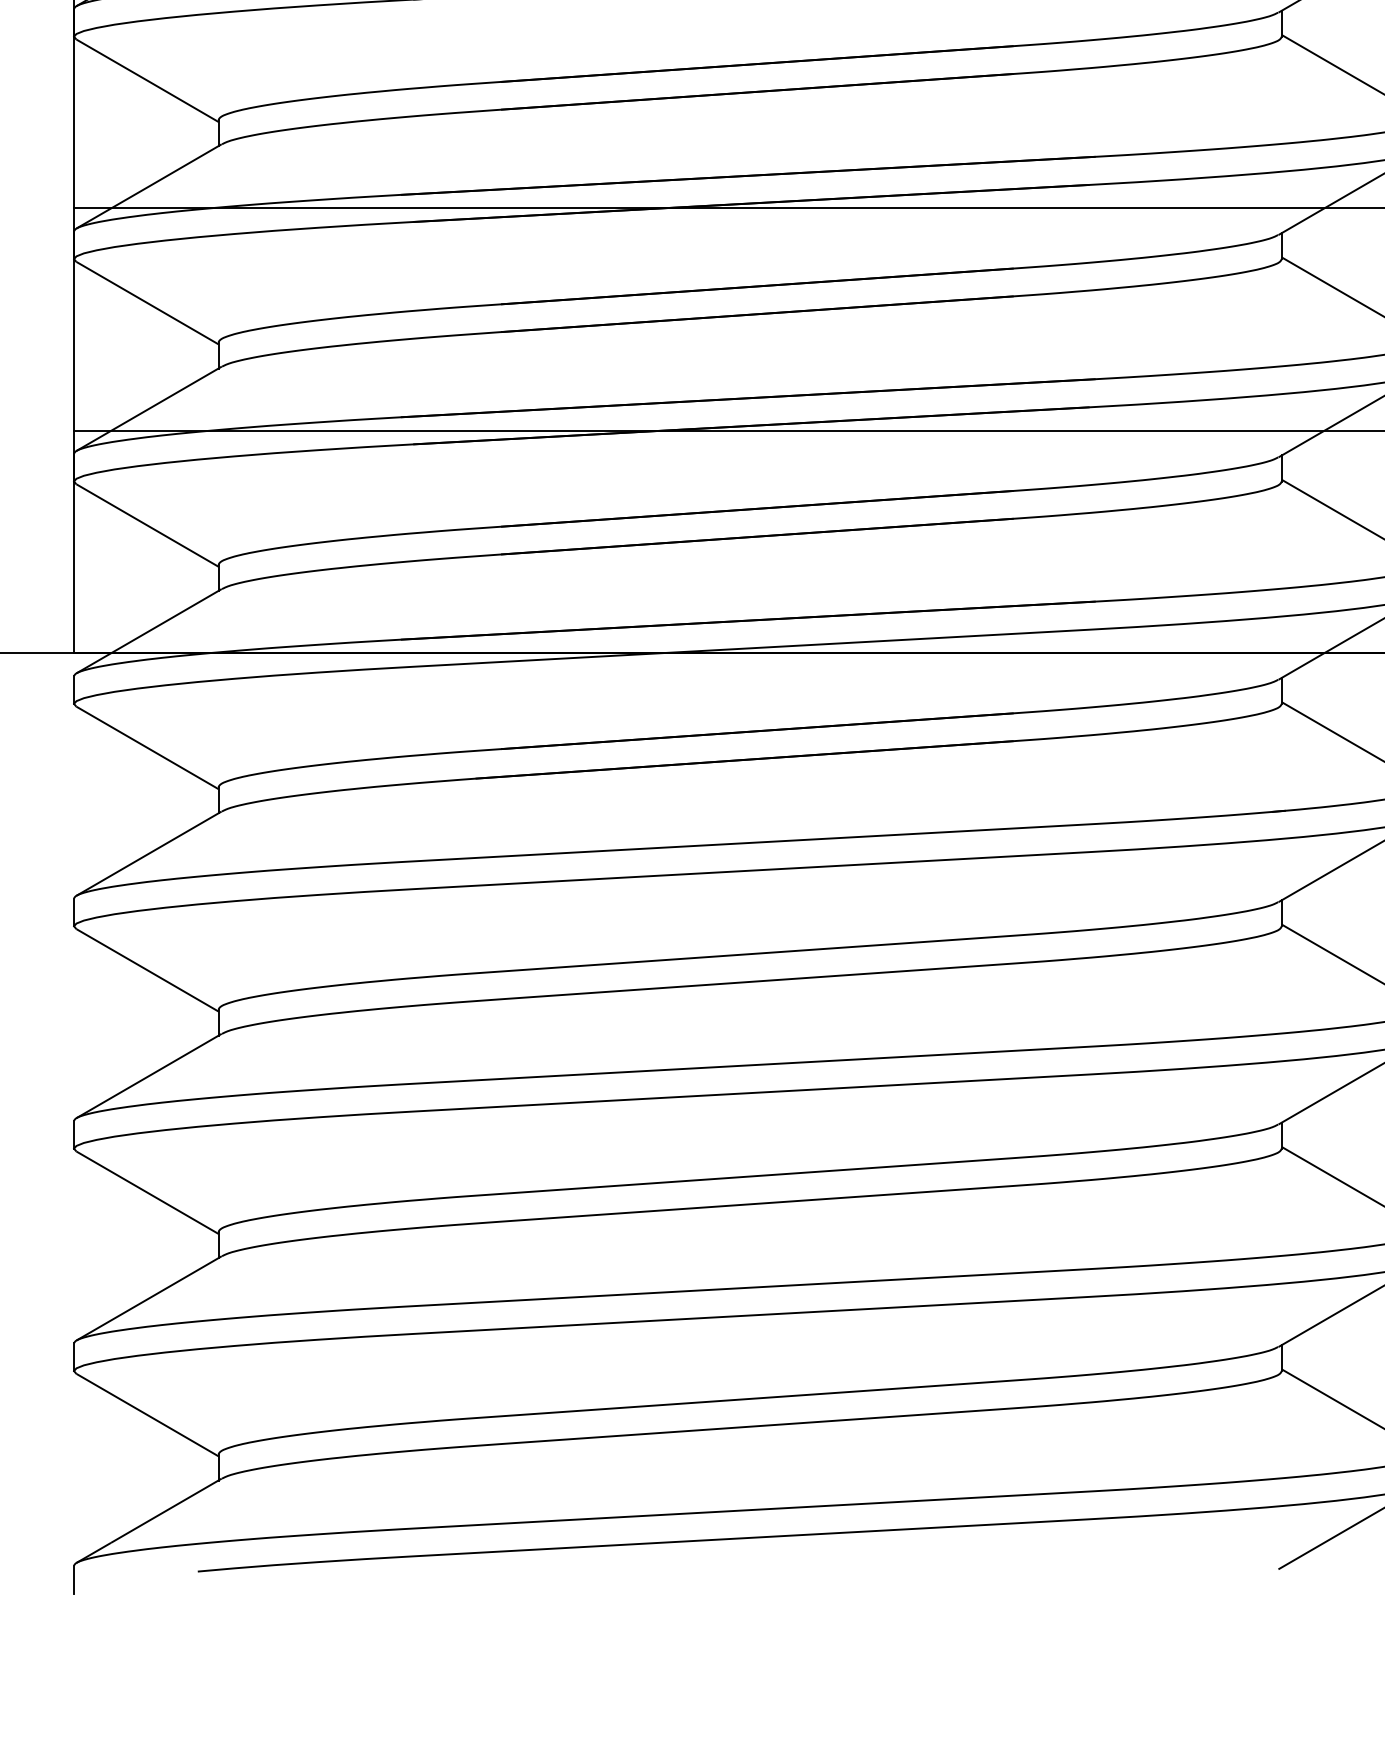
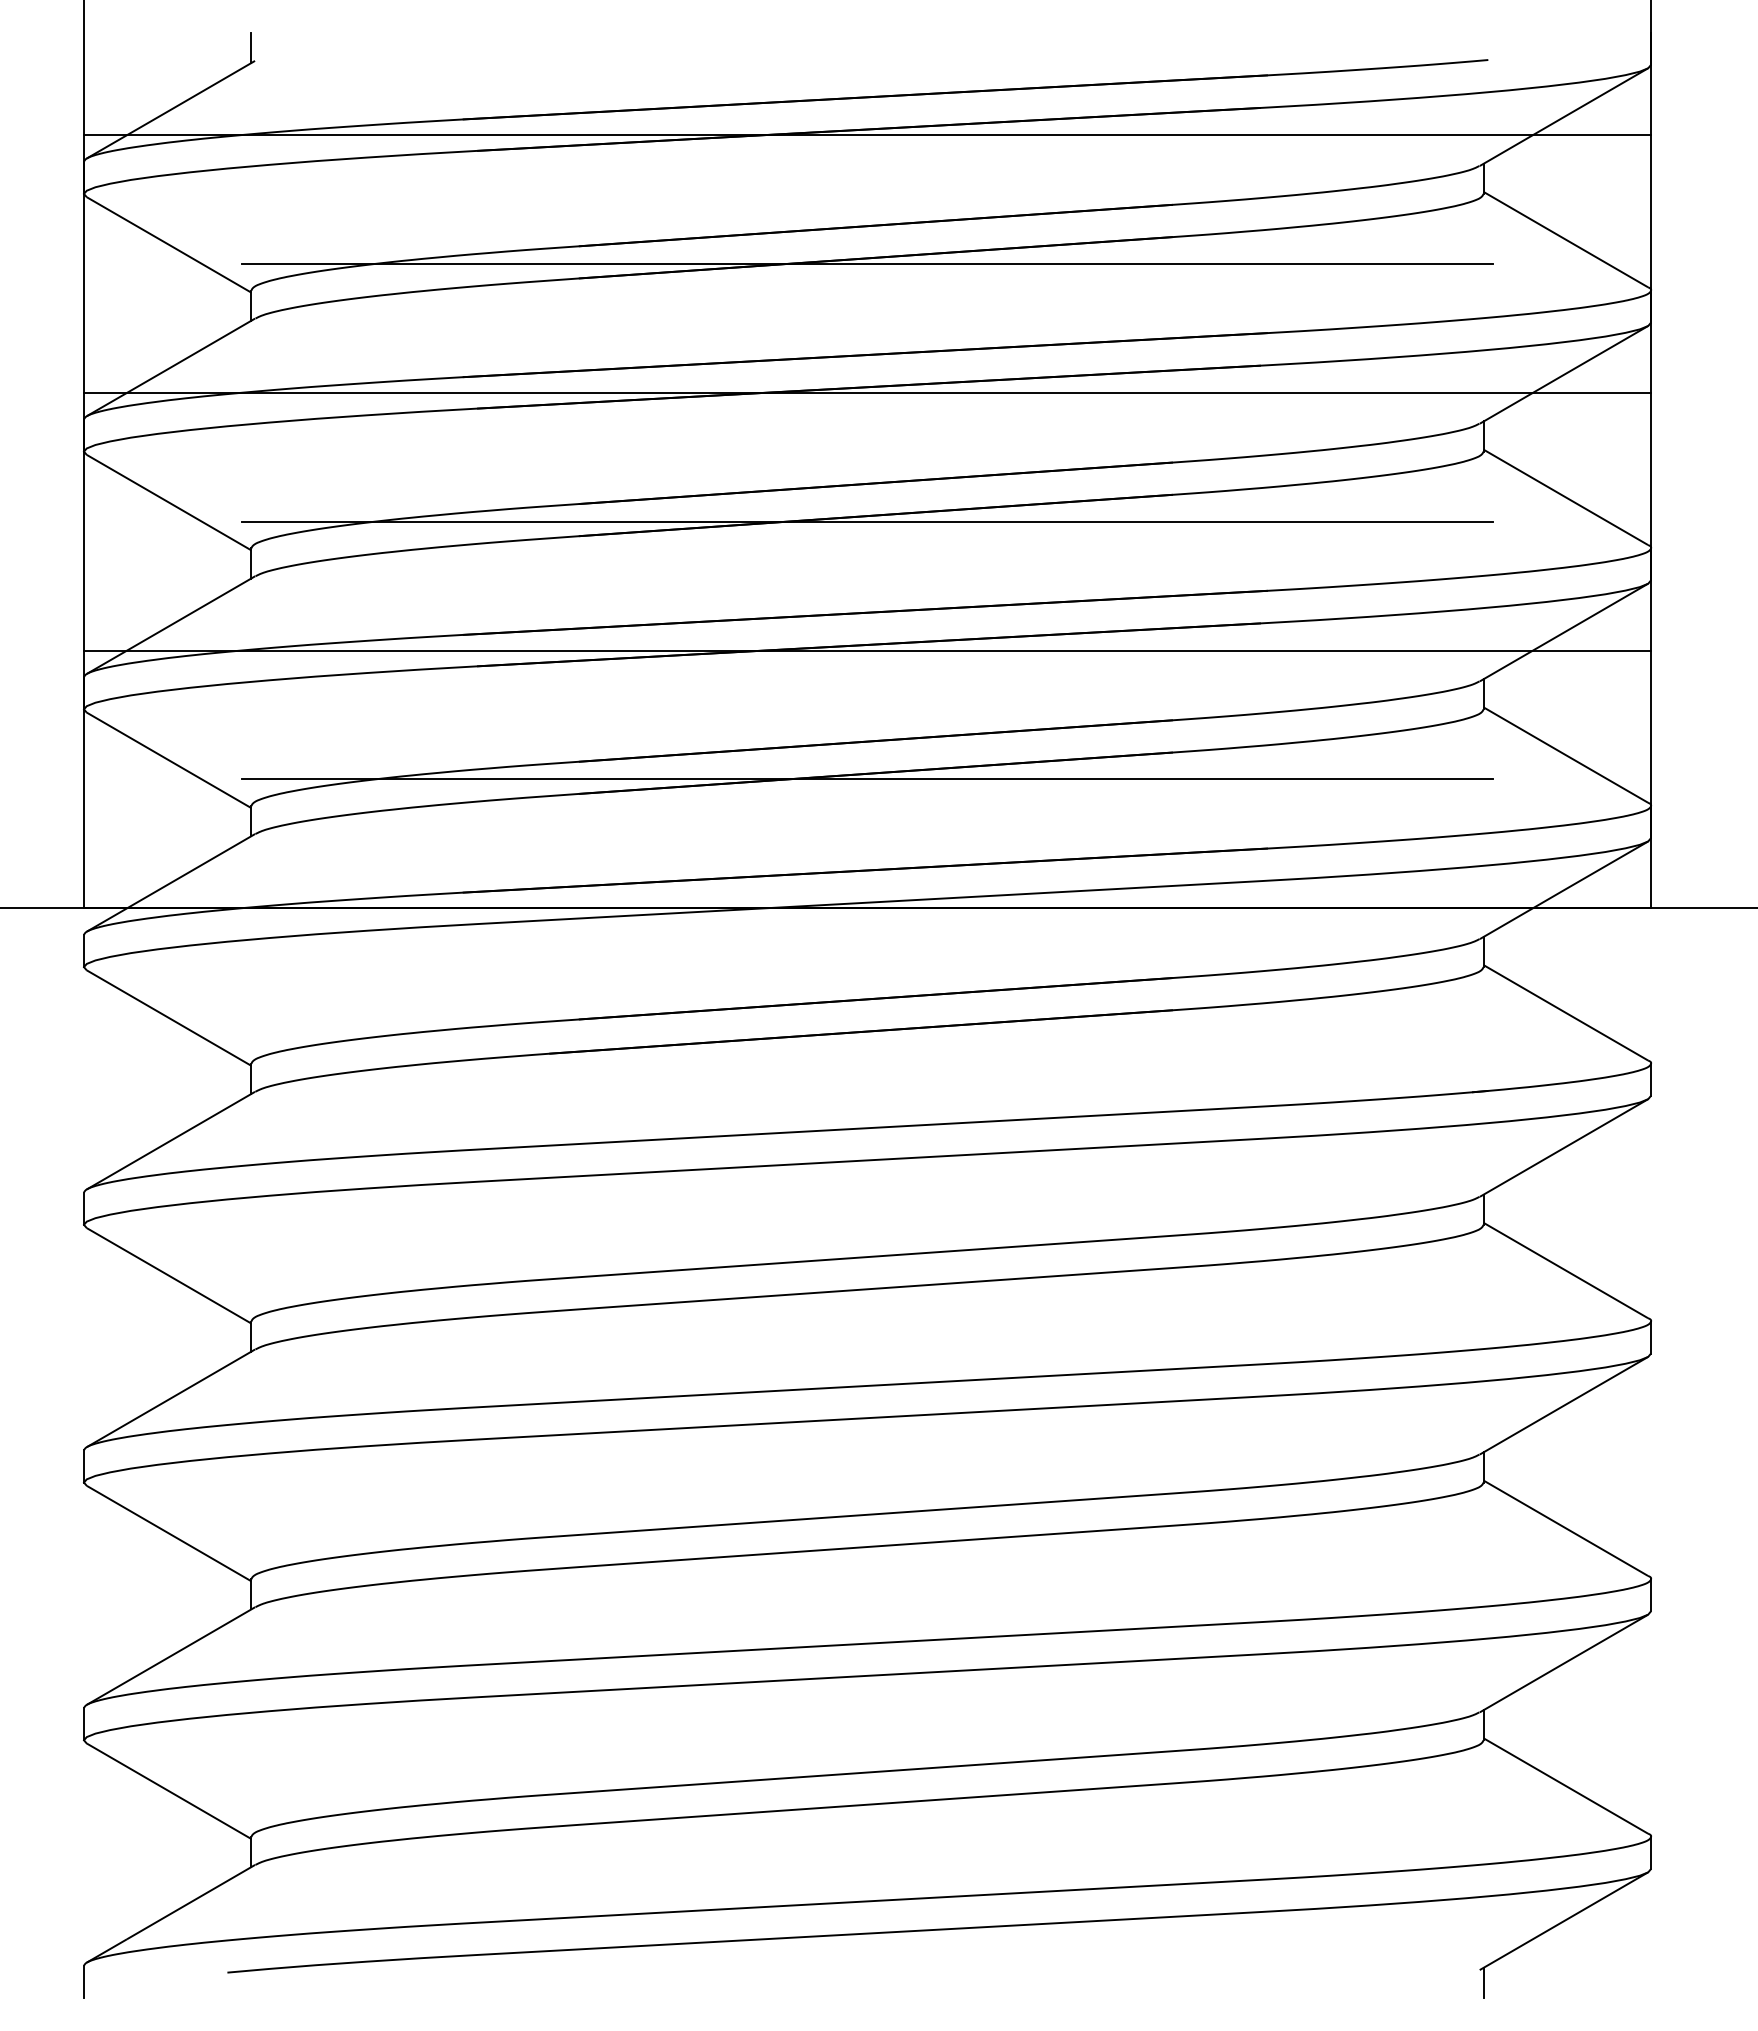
line: (750, 96) -> (867, 263), added
line: (750, 319) -> (867, 521), added
line: (750, 542) -> (867, 779), added
line: (1281, 1580) -> (1483, 1982), added

